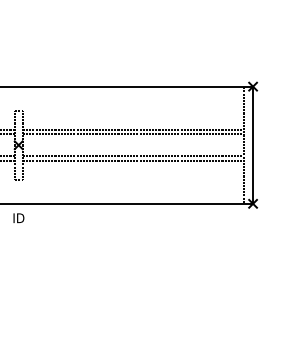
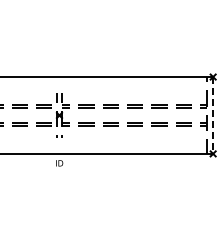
line: (253, 145) -> (213, 115), solid -> dashed

